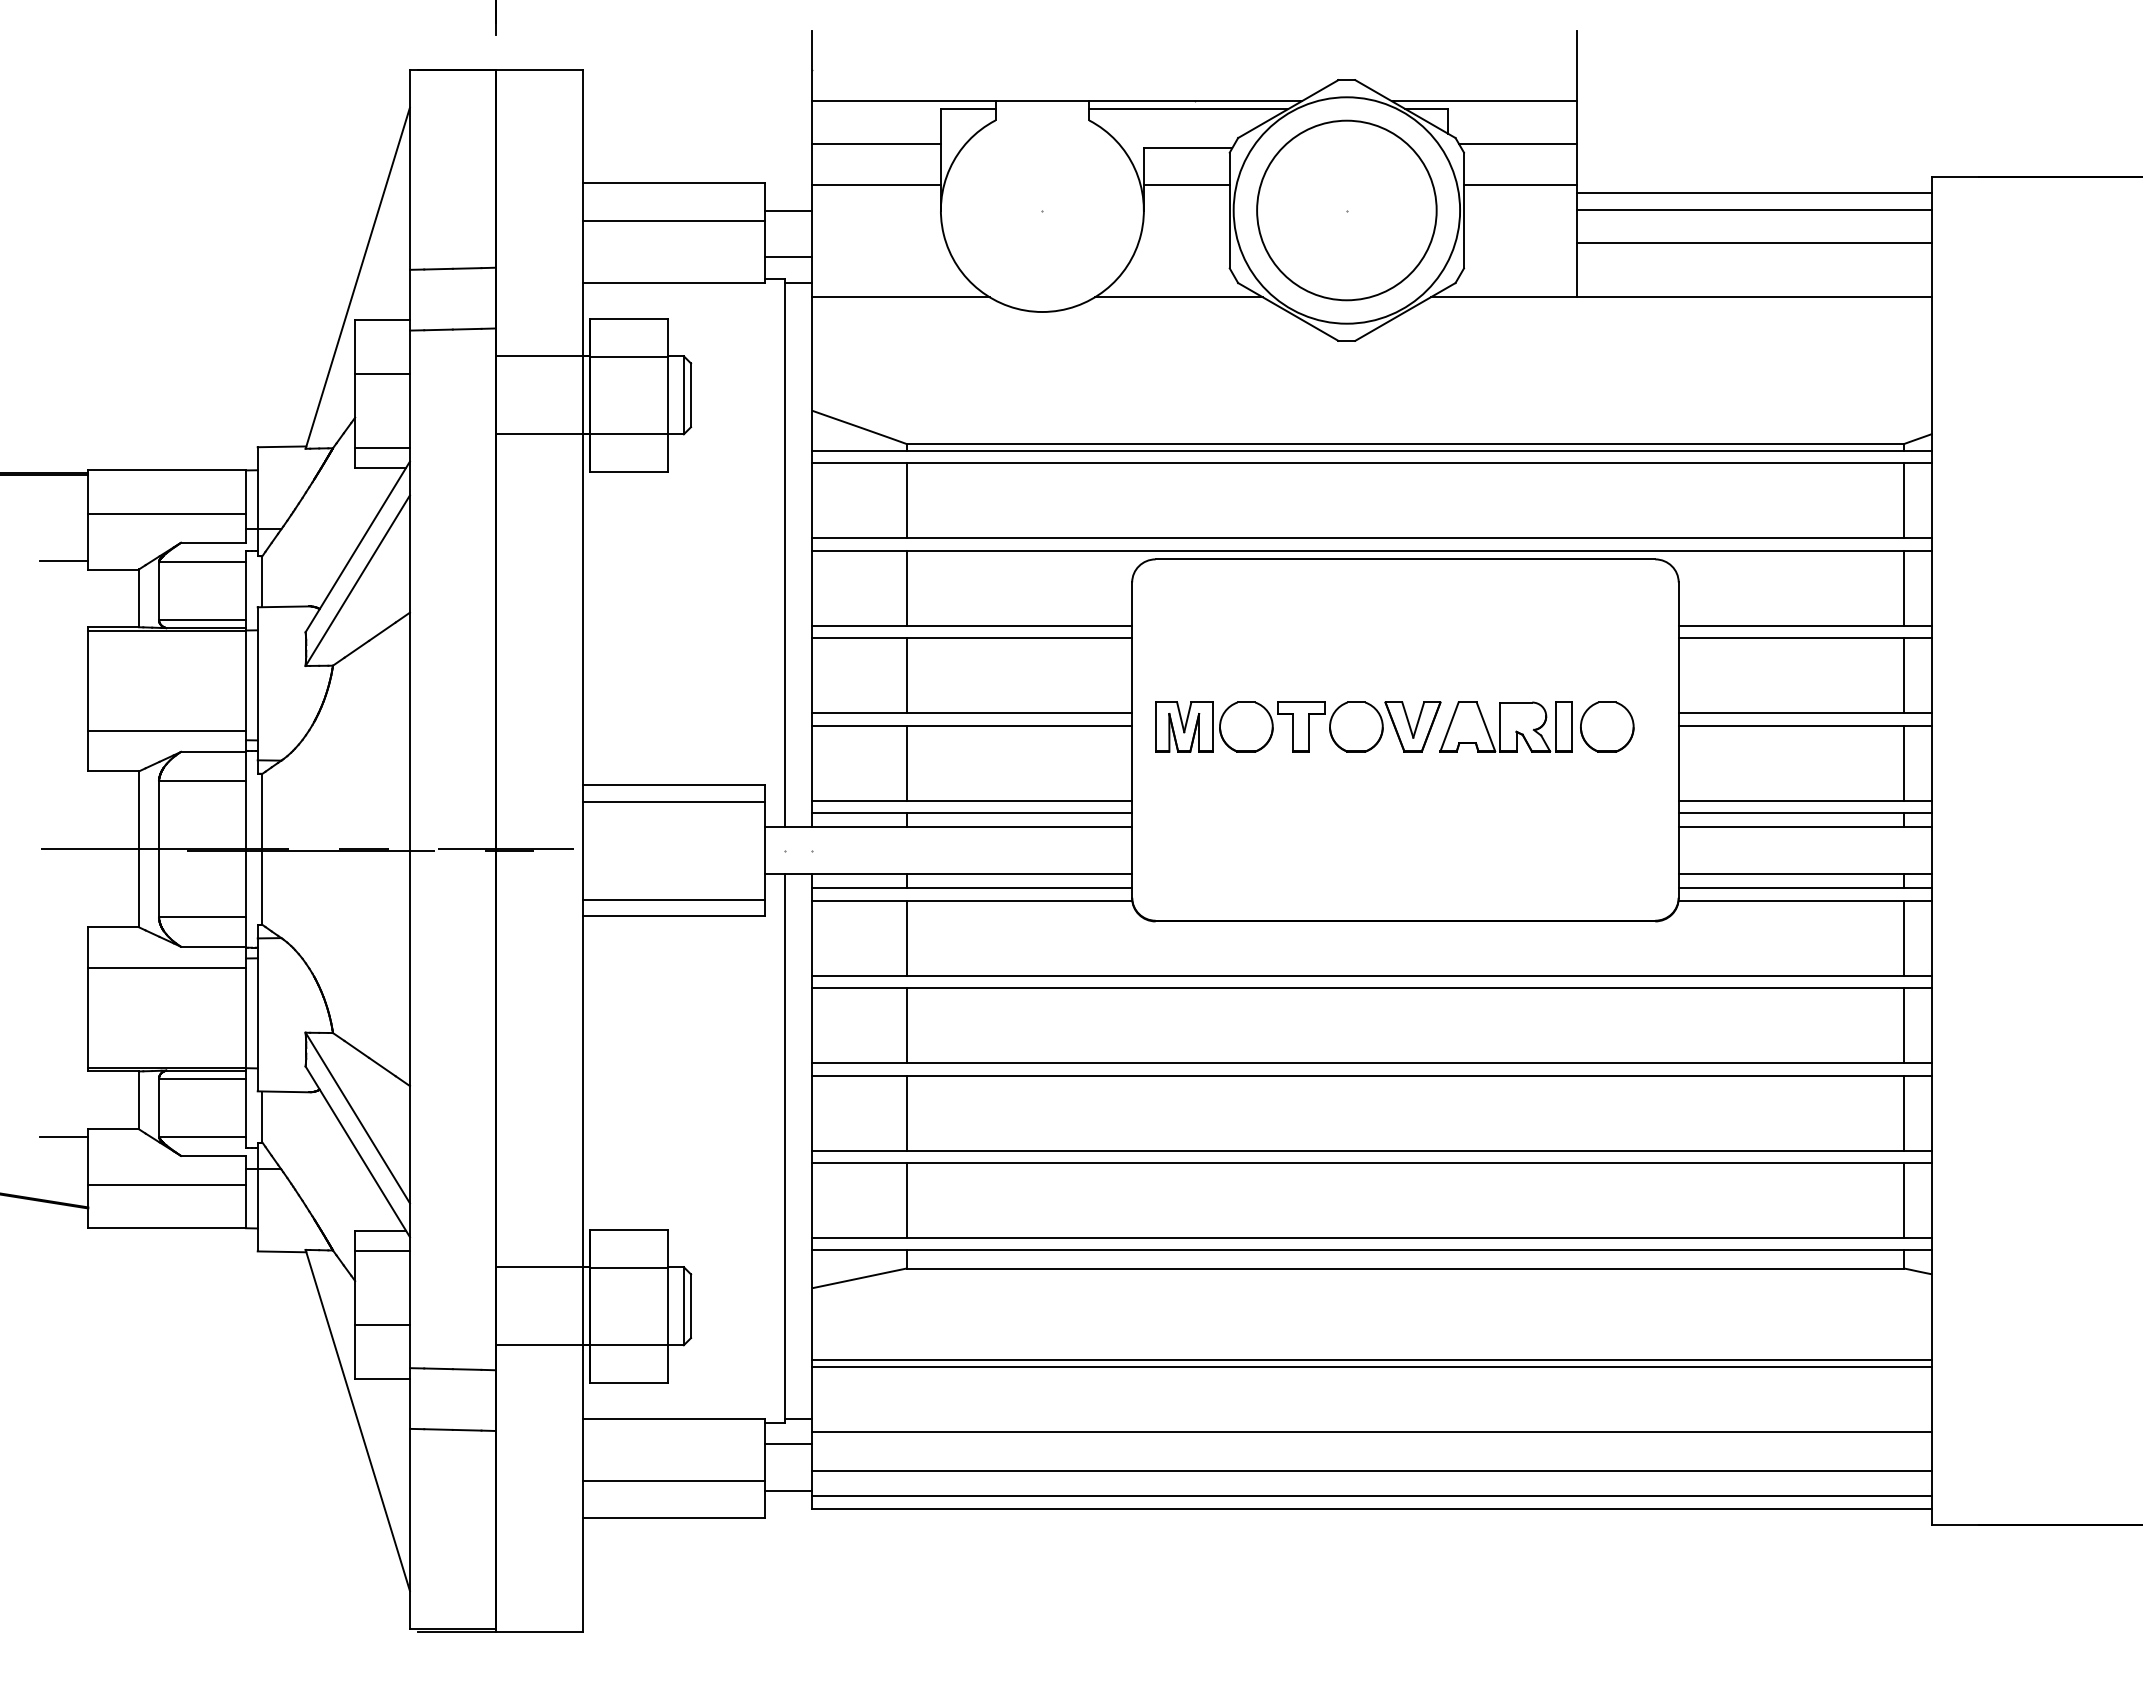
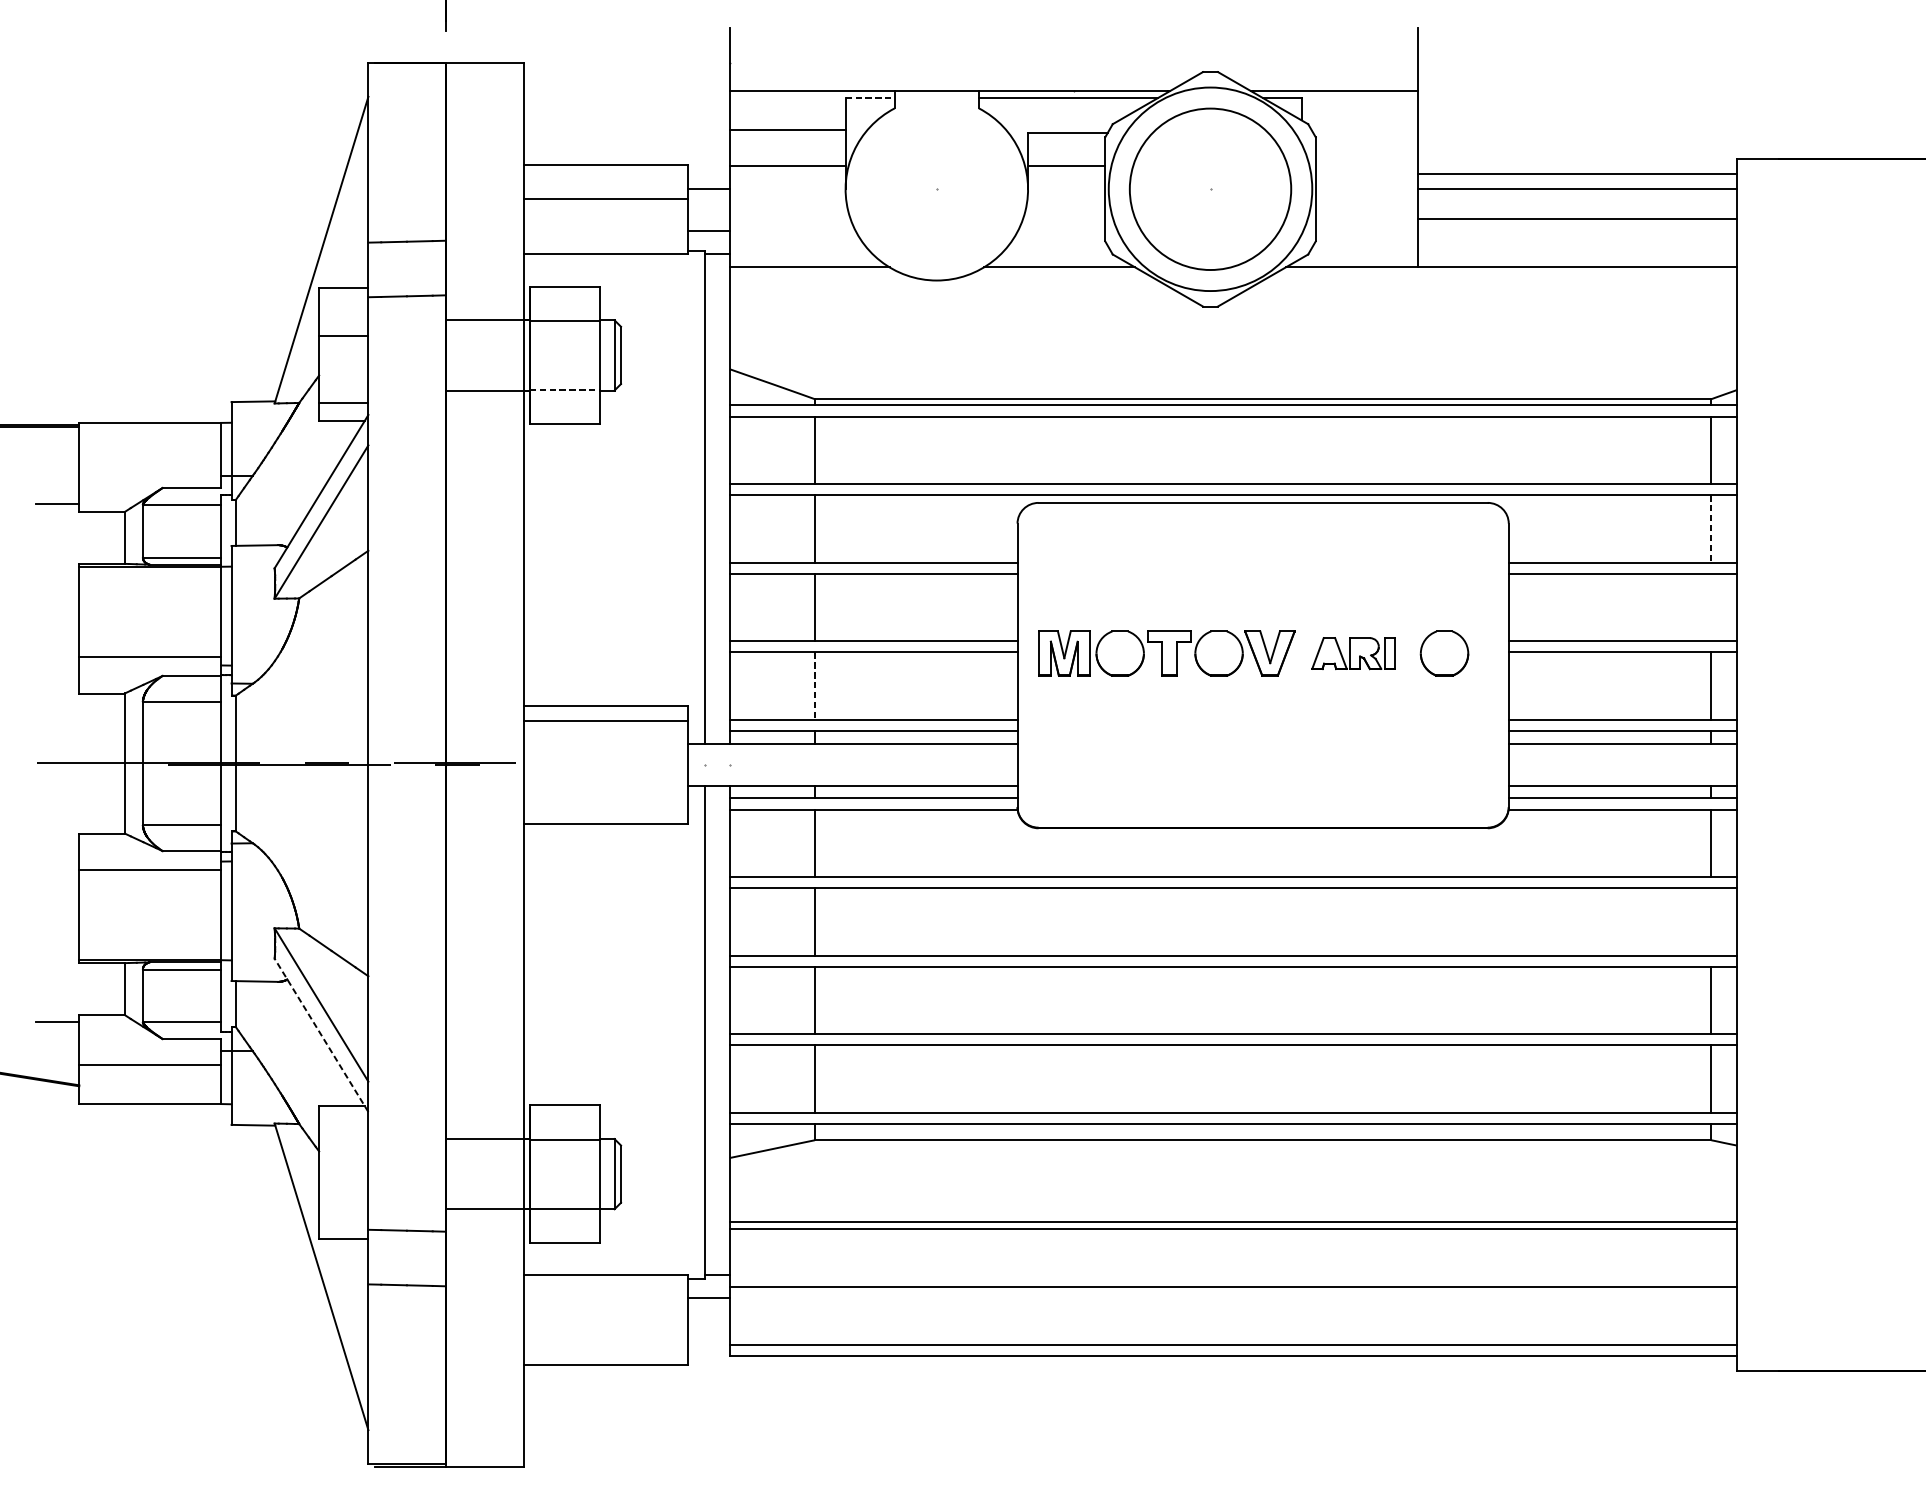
line: (968, 109) -> (870, 98), solid -> dashed
line: (1518, 144) -> (1364, 129), removed
line: (1520, 184) -> (1366, 165), removed
line: (629, 433) -> (565, 389), solid -> dashed
line: (167, 514) -> (150, 462), removed
line: (1904, 588) -> (1711, 529), solid -> dashed
line: (1904, 675) -> (1711, 607), removed
part: (1505, 726) -> (1353, 653), size x0.7
line: (906, 763) -> (814, 686), solid -> dashed
line: (674, 899) -> (606, 808), removed
line: (1904, 1025) -> (1711, 921), removed
line: (357, 1151) -> (321, 1035), solid -> dashed
line: (382, 1250) -> (343, 1124), removed
line: (382, 1324) -> (343, 1190), removed
line: (1372, 1471) -> (1233, 1322), removed
line: (674, 1480) -> (606, 1330), removed
line: (788, 1490) -> (708, 1339), removed

